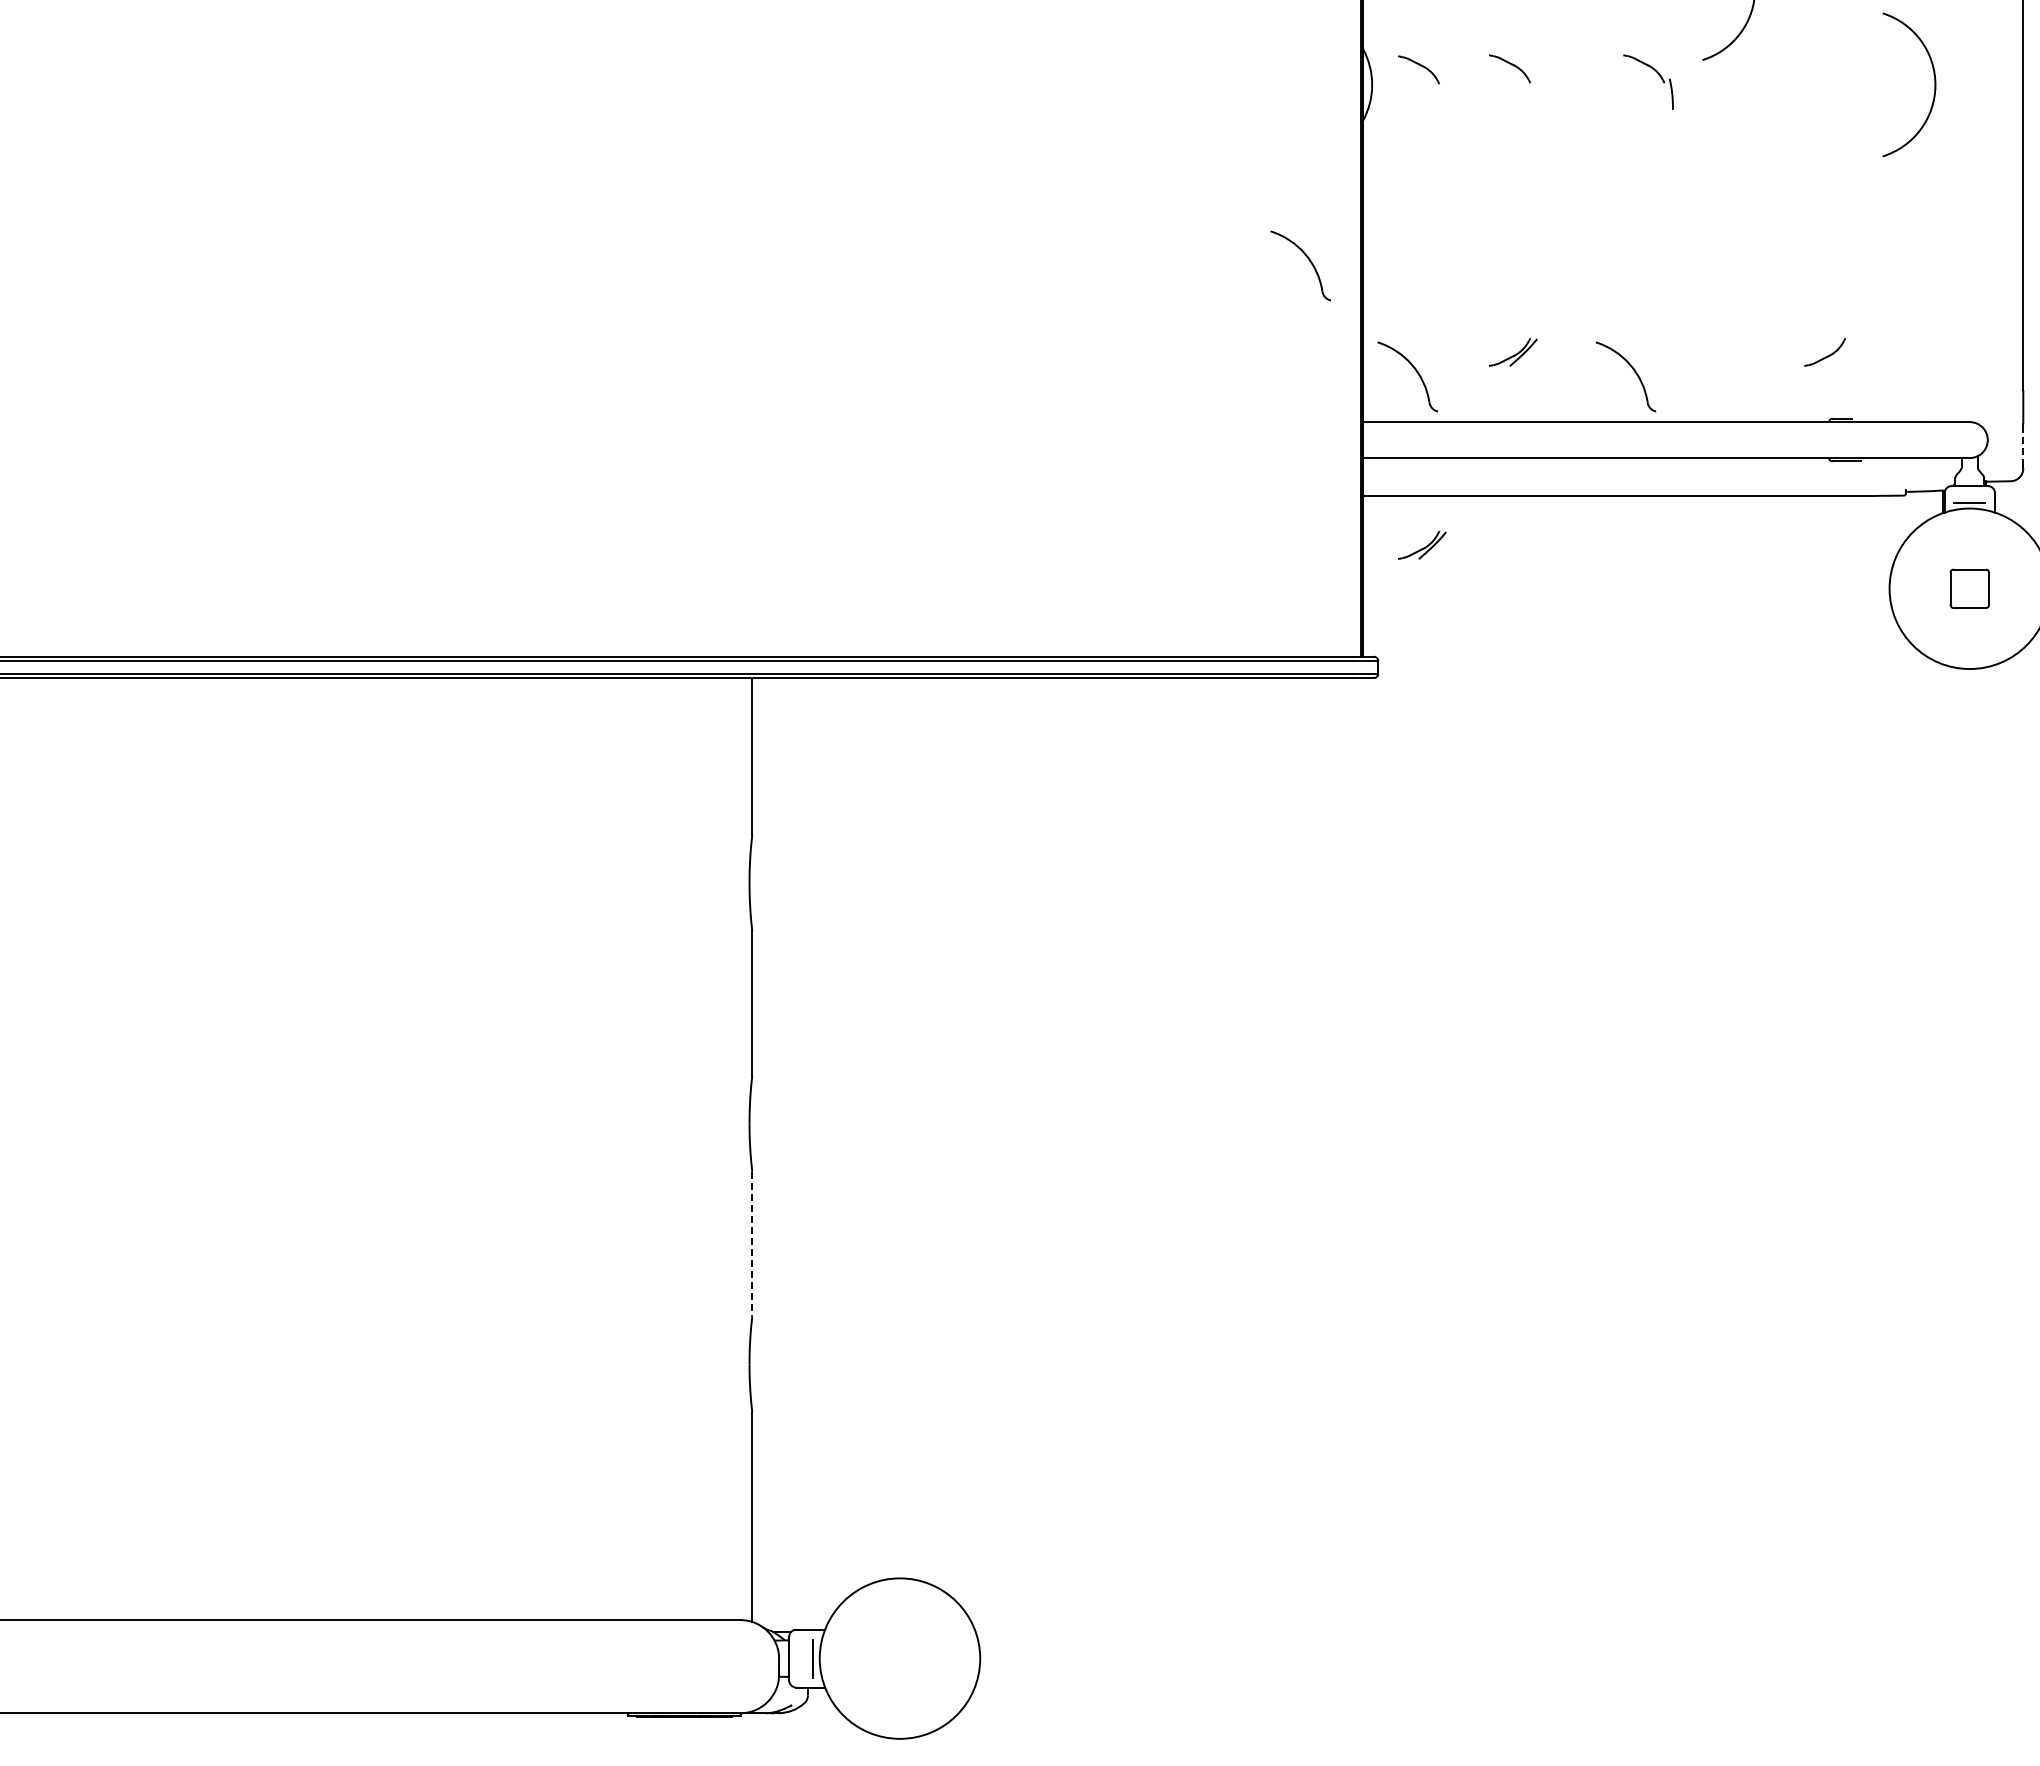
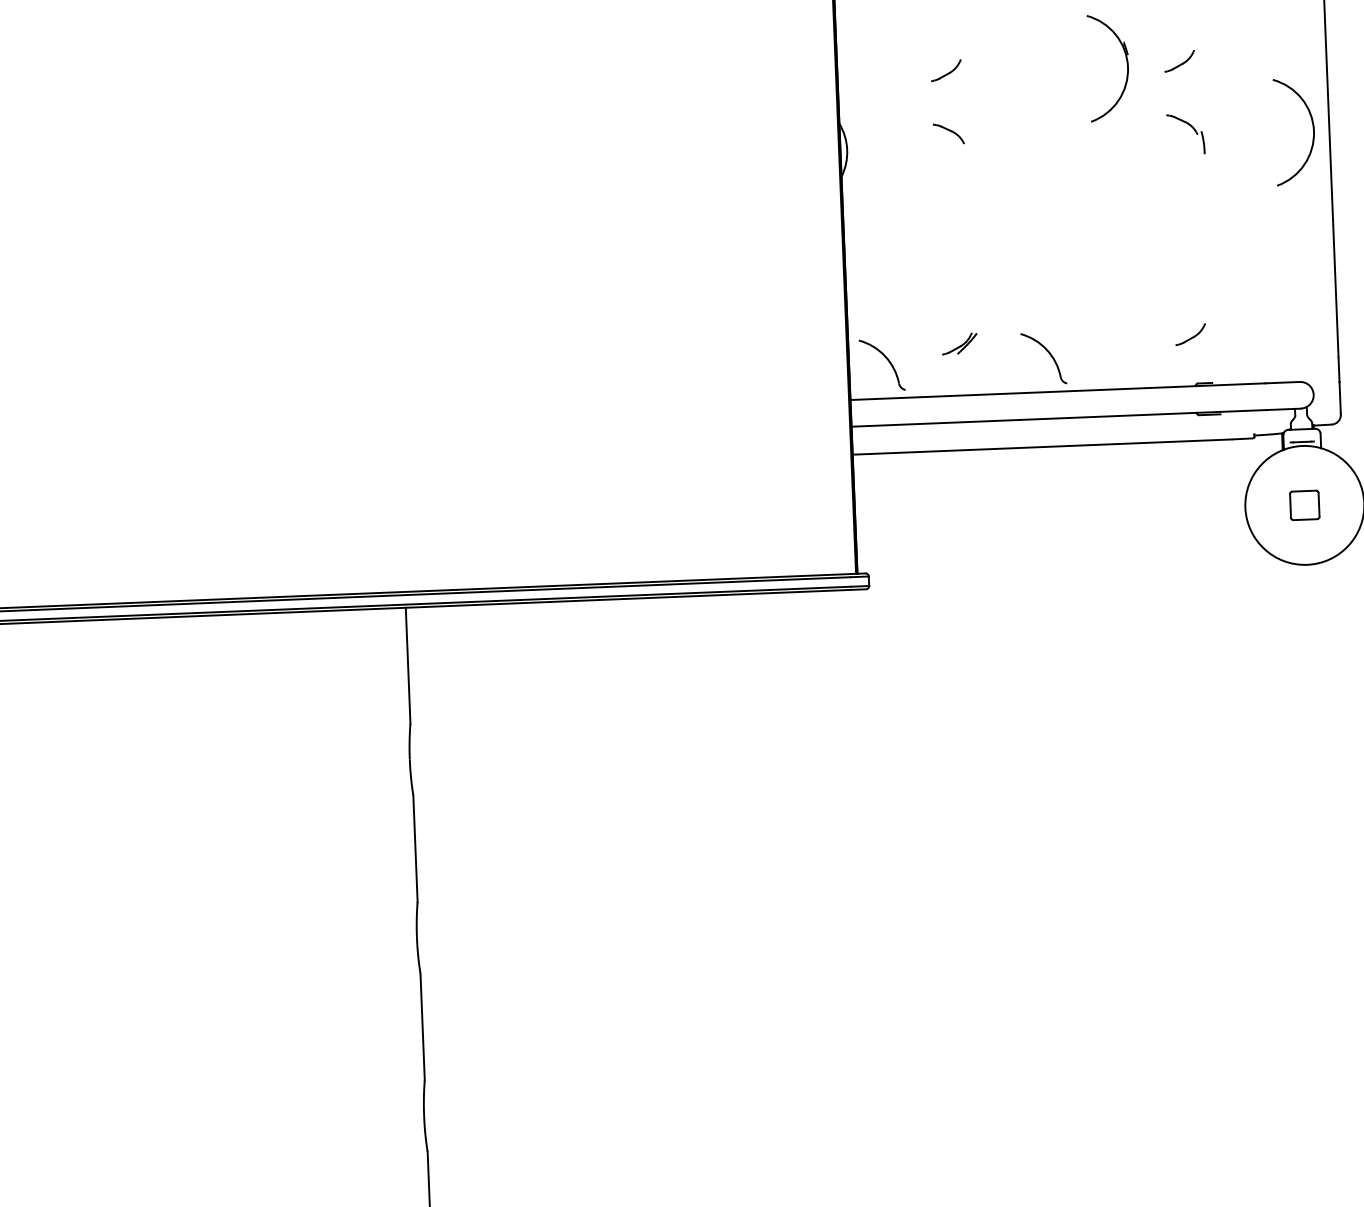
part: (1419, 69) -> (881, 137), removed
part: (1658, 75) -> (1193, 129), moved
arc: (1934, 84) -> (1313, 130), moved
part: (1308, 260) -> (805, 281), removed
line: (2023, 444) -> (1340, 396), dashed -> solid
part: (1422, 545) -> (898, 489), removed
line: (752, 1244) -> (422, 1027), dashed -> solid

